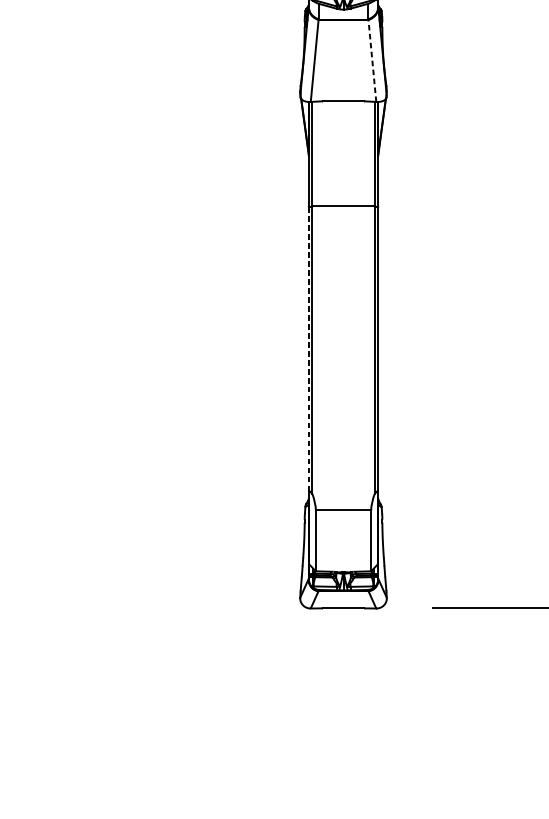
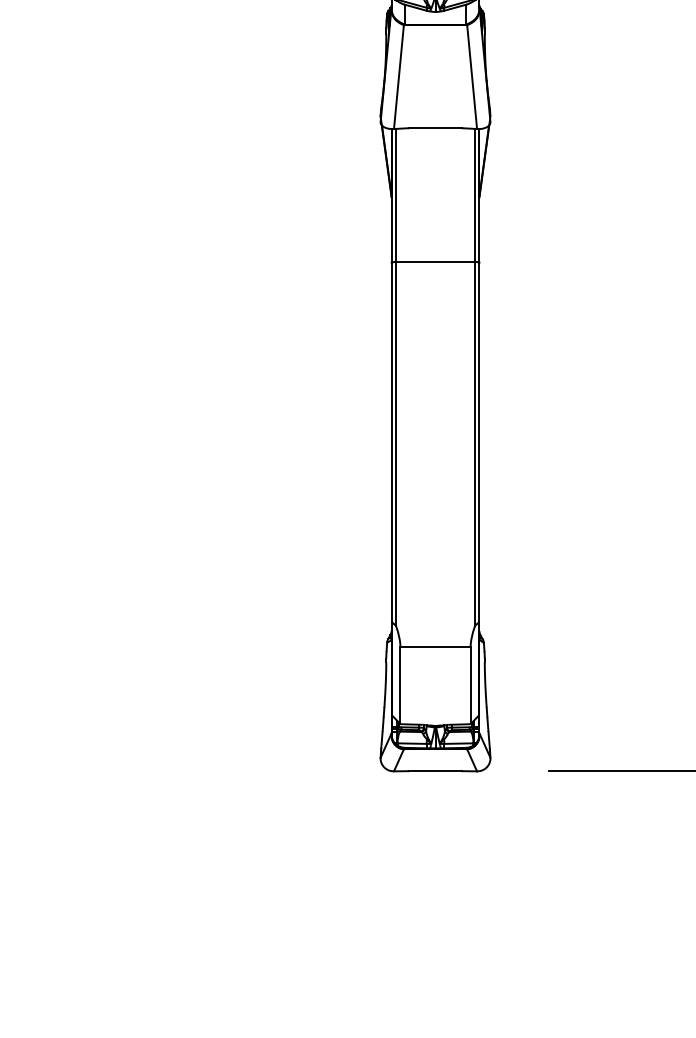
line: (372, 60) -> (472, 76), dashed -> solid
line: (308, 349) -> (391, 442), dashed -> solid

